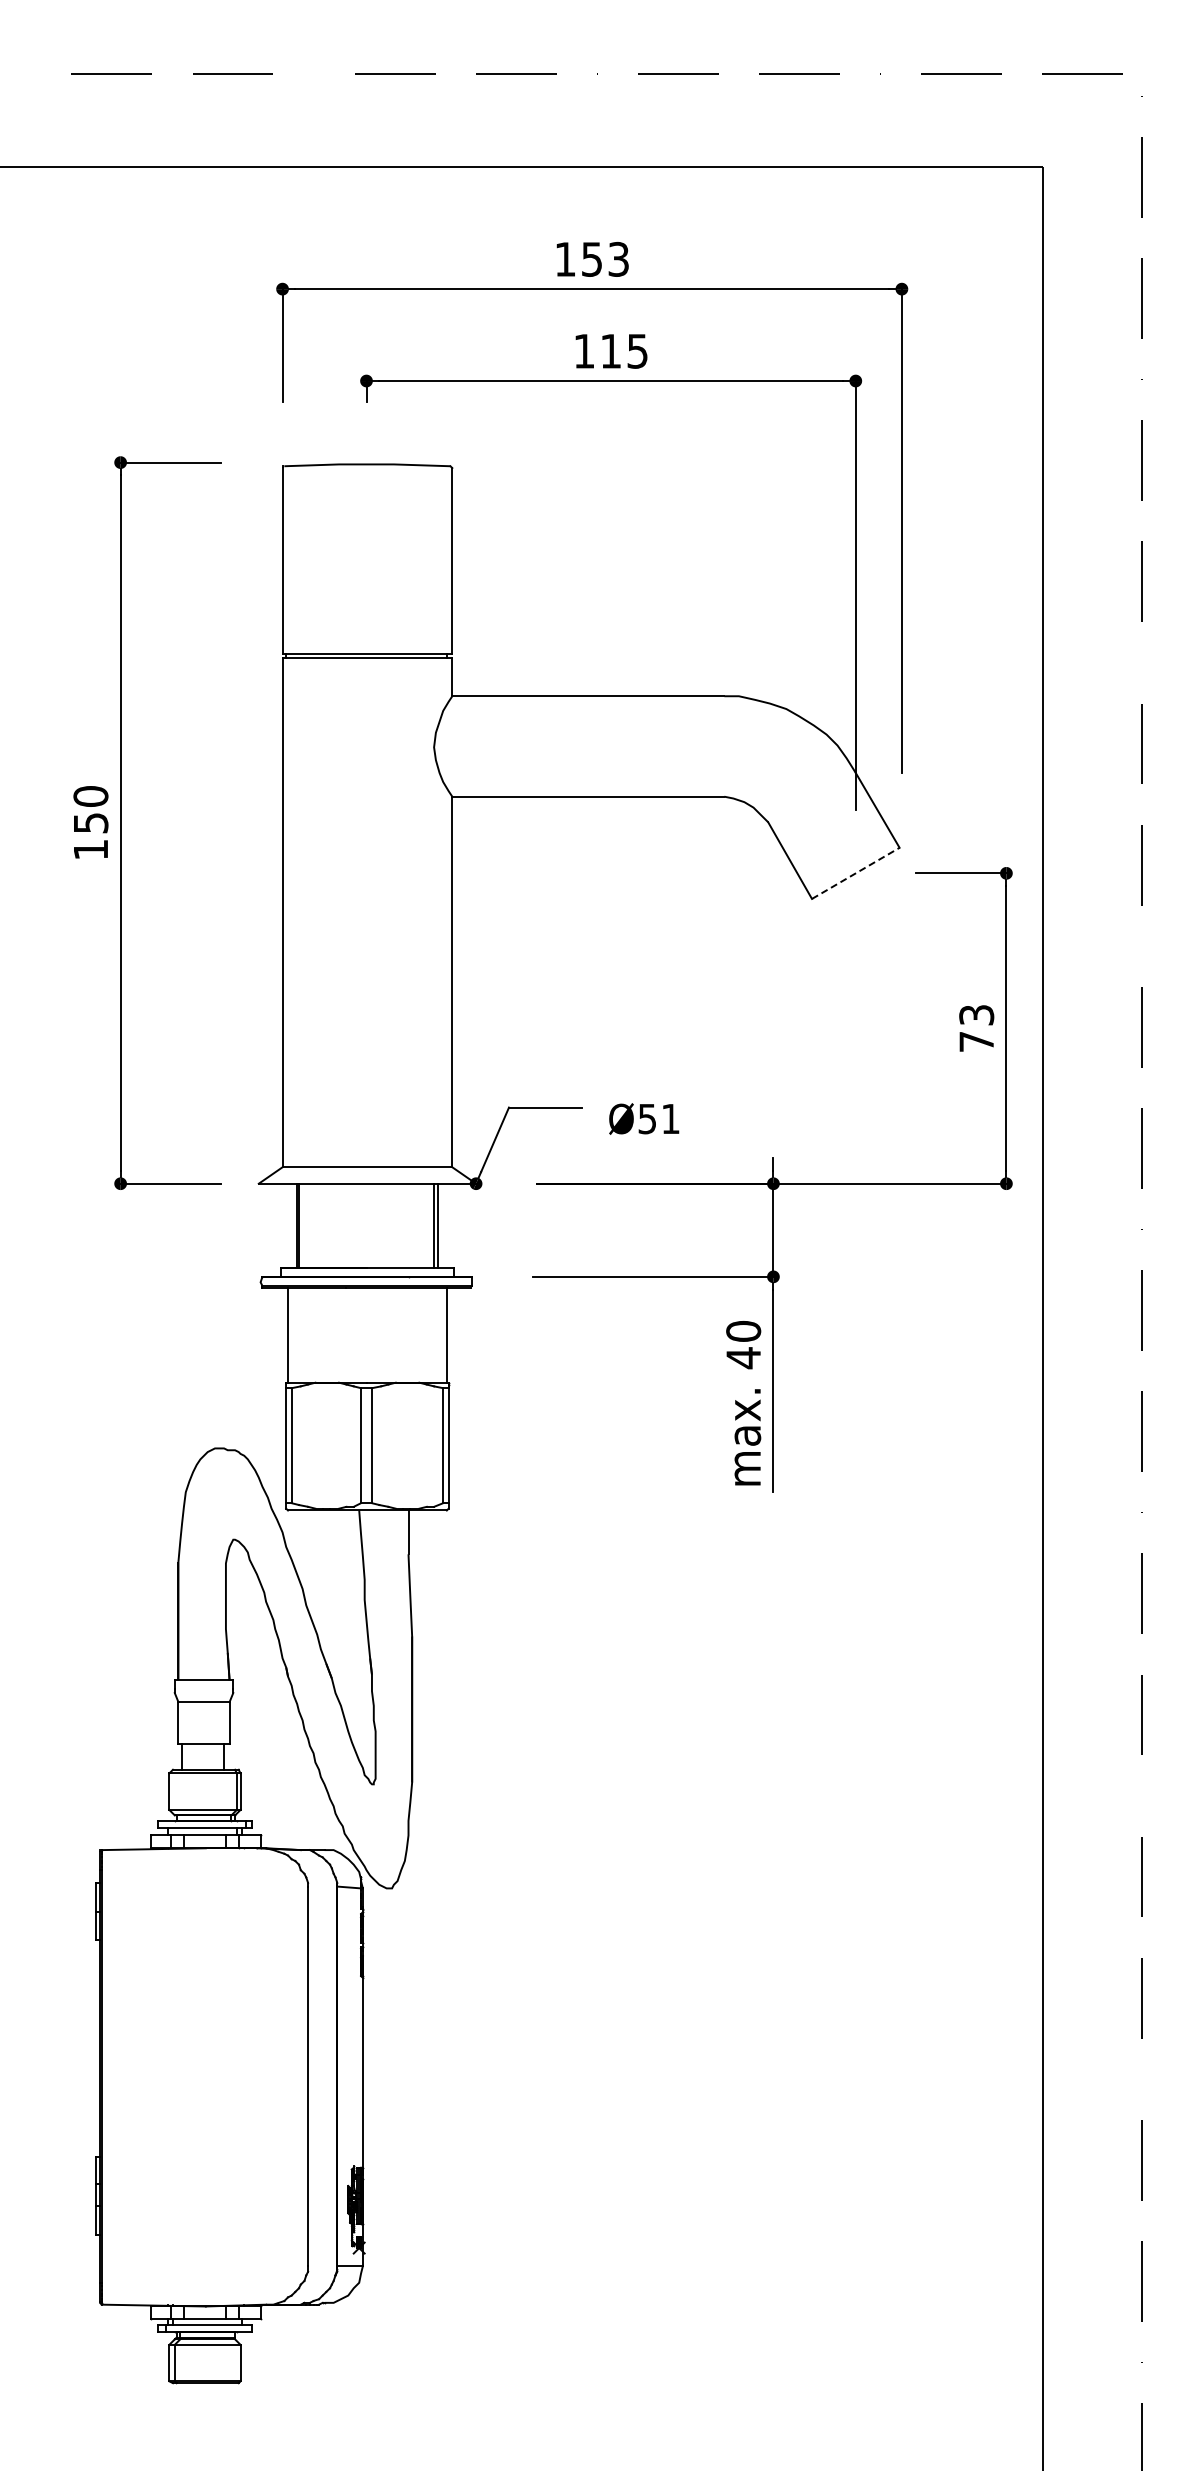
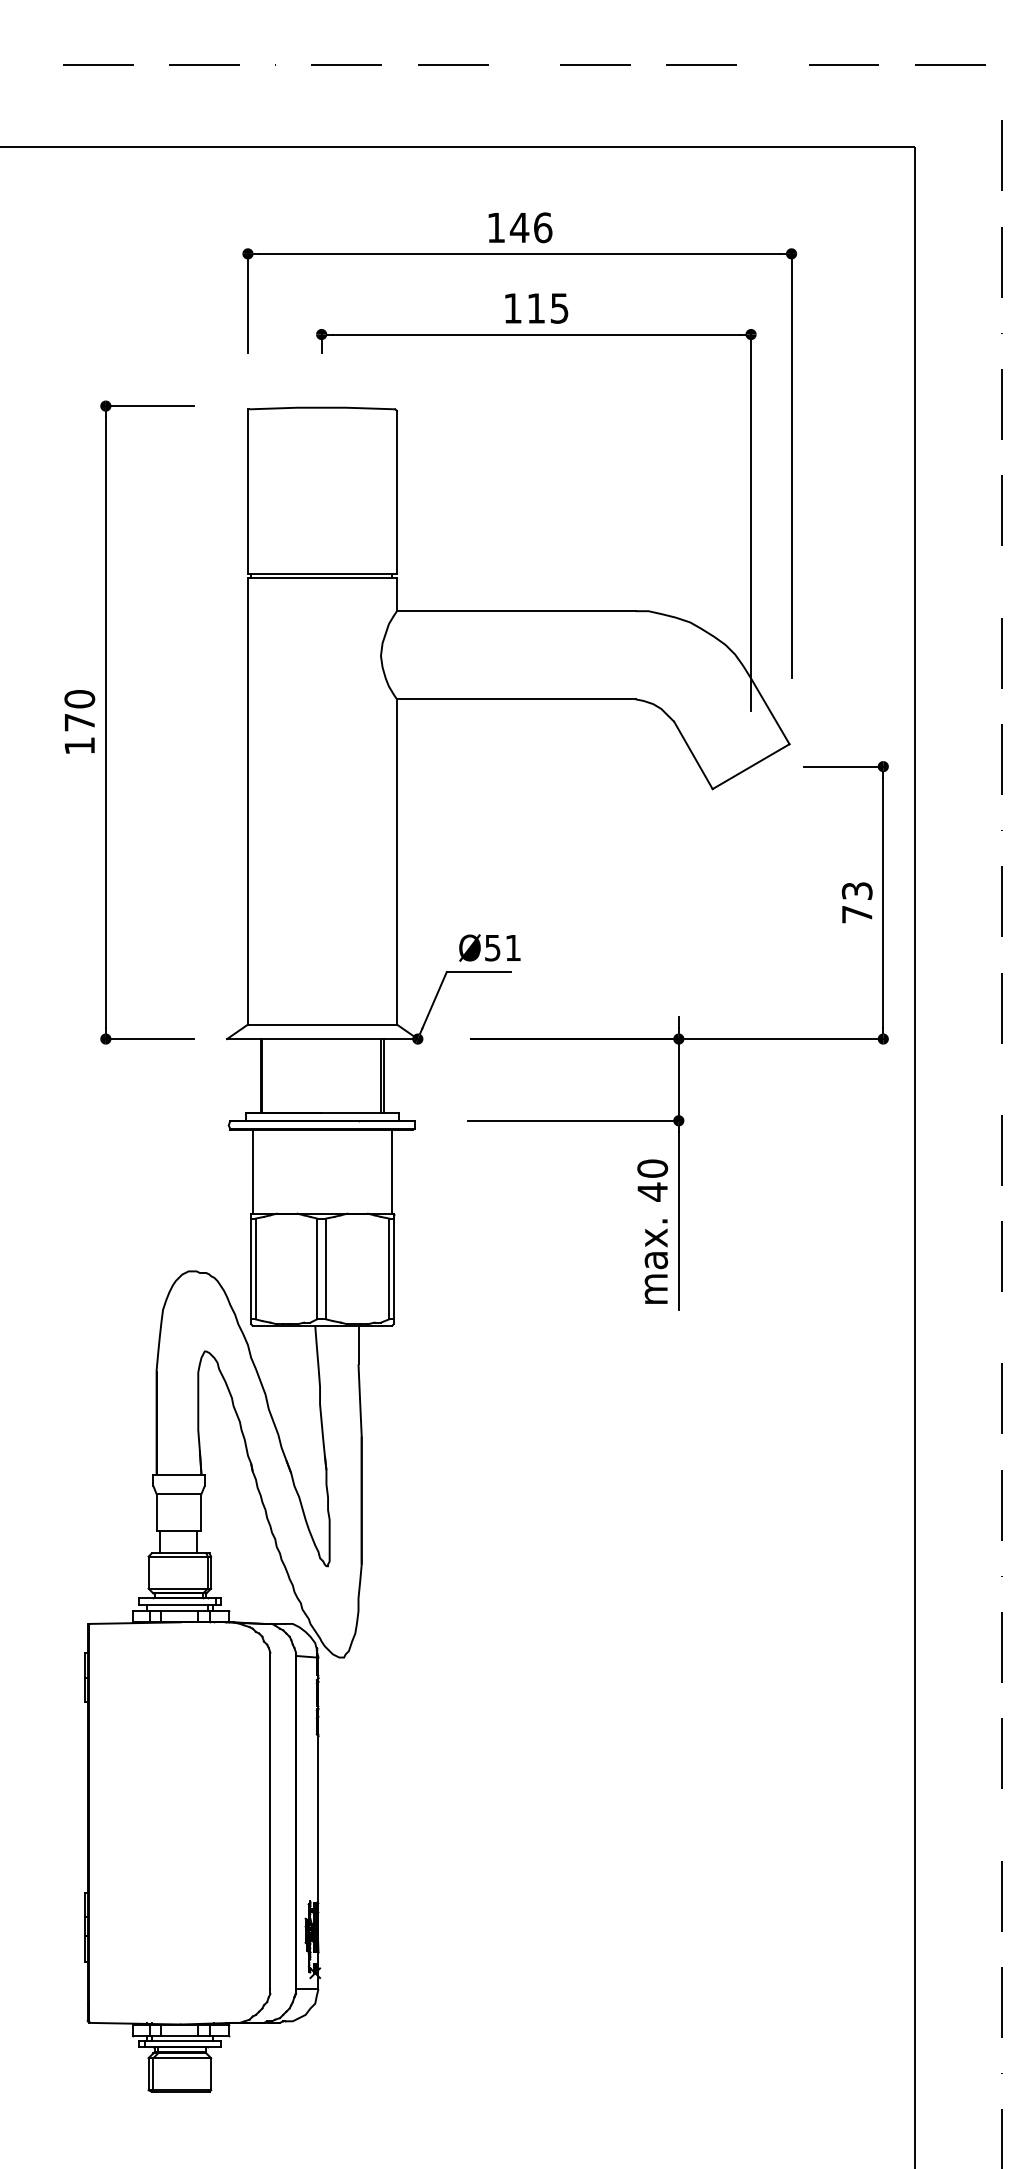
text: (605, 258) -> (531, 226), 153 -> 146
text: (91, 823) -> (80, 722), 150 -> 170
line: (855, 873) -> (750, 766), dashed -> solid
text: (644, 1118) -> (490, 947), moved

